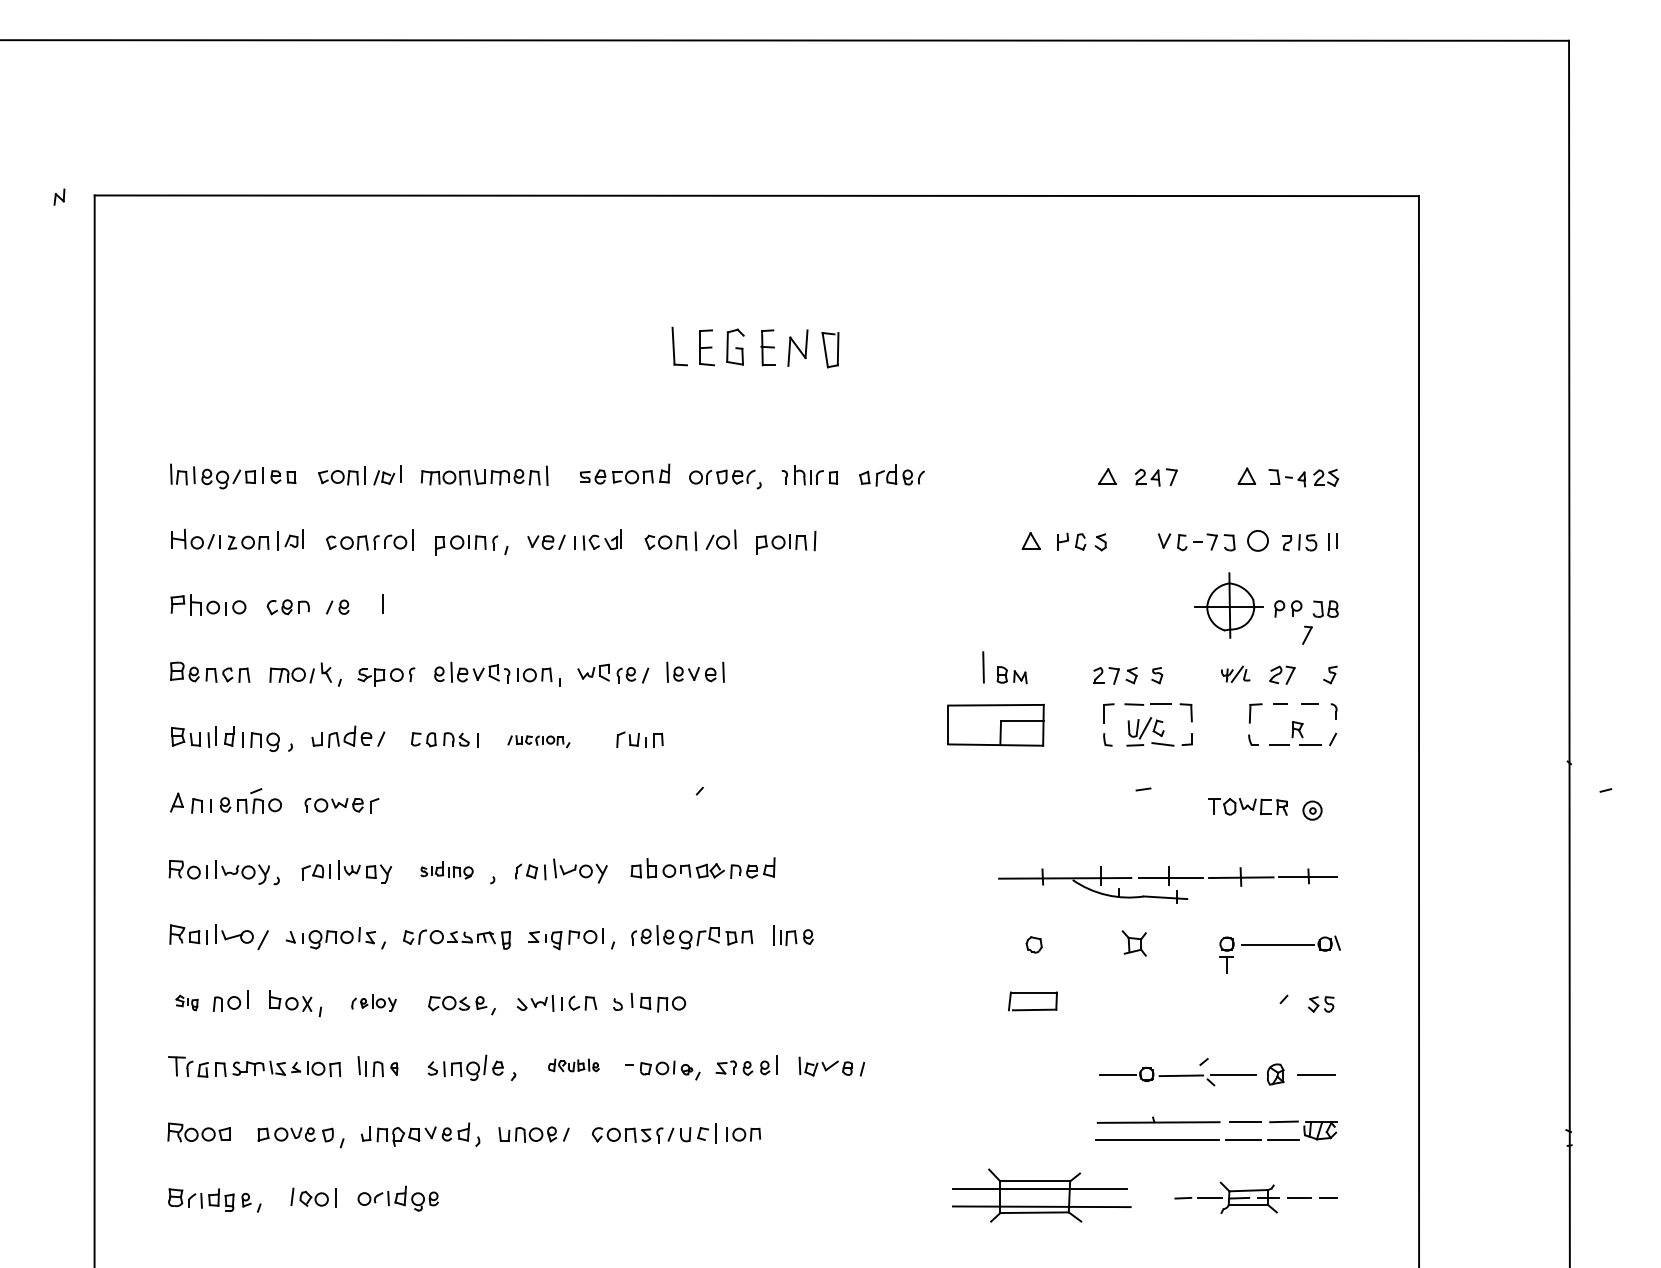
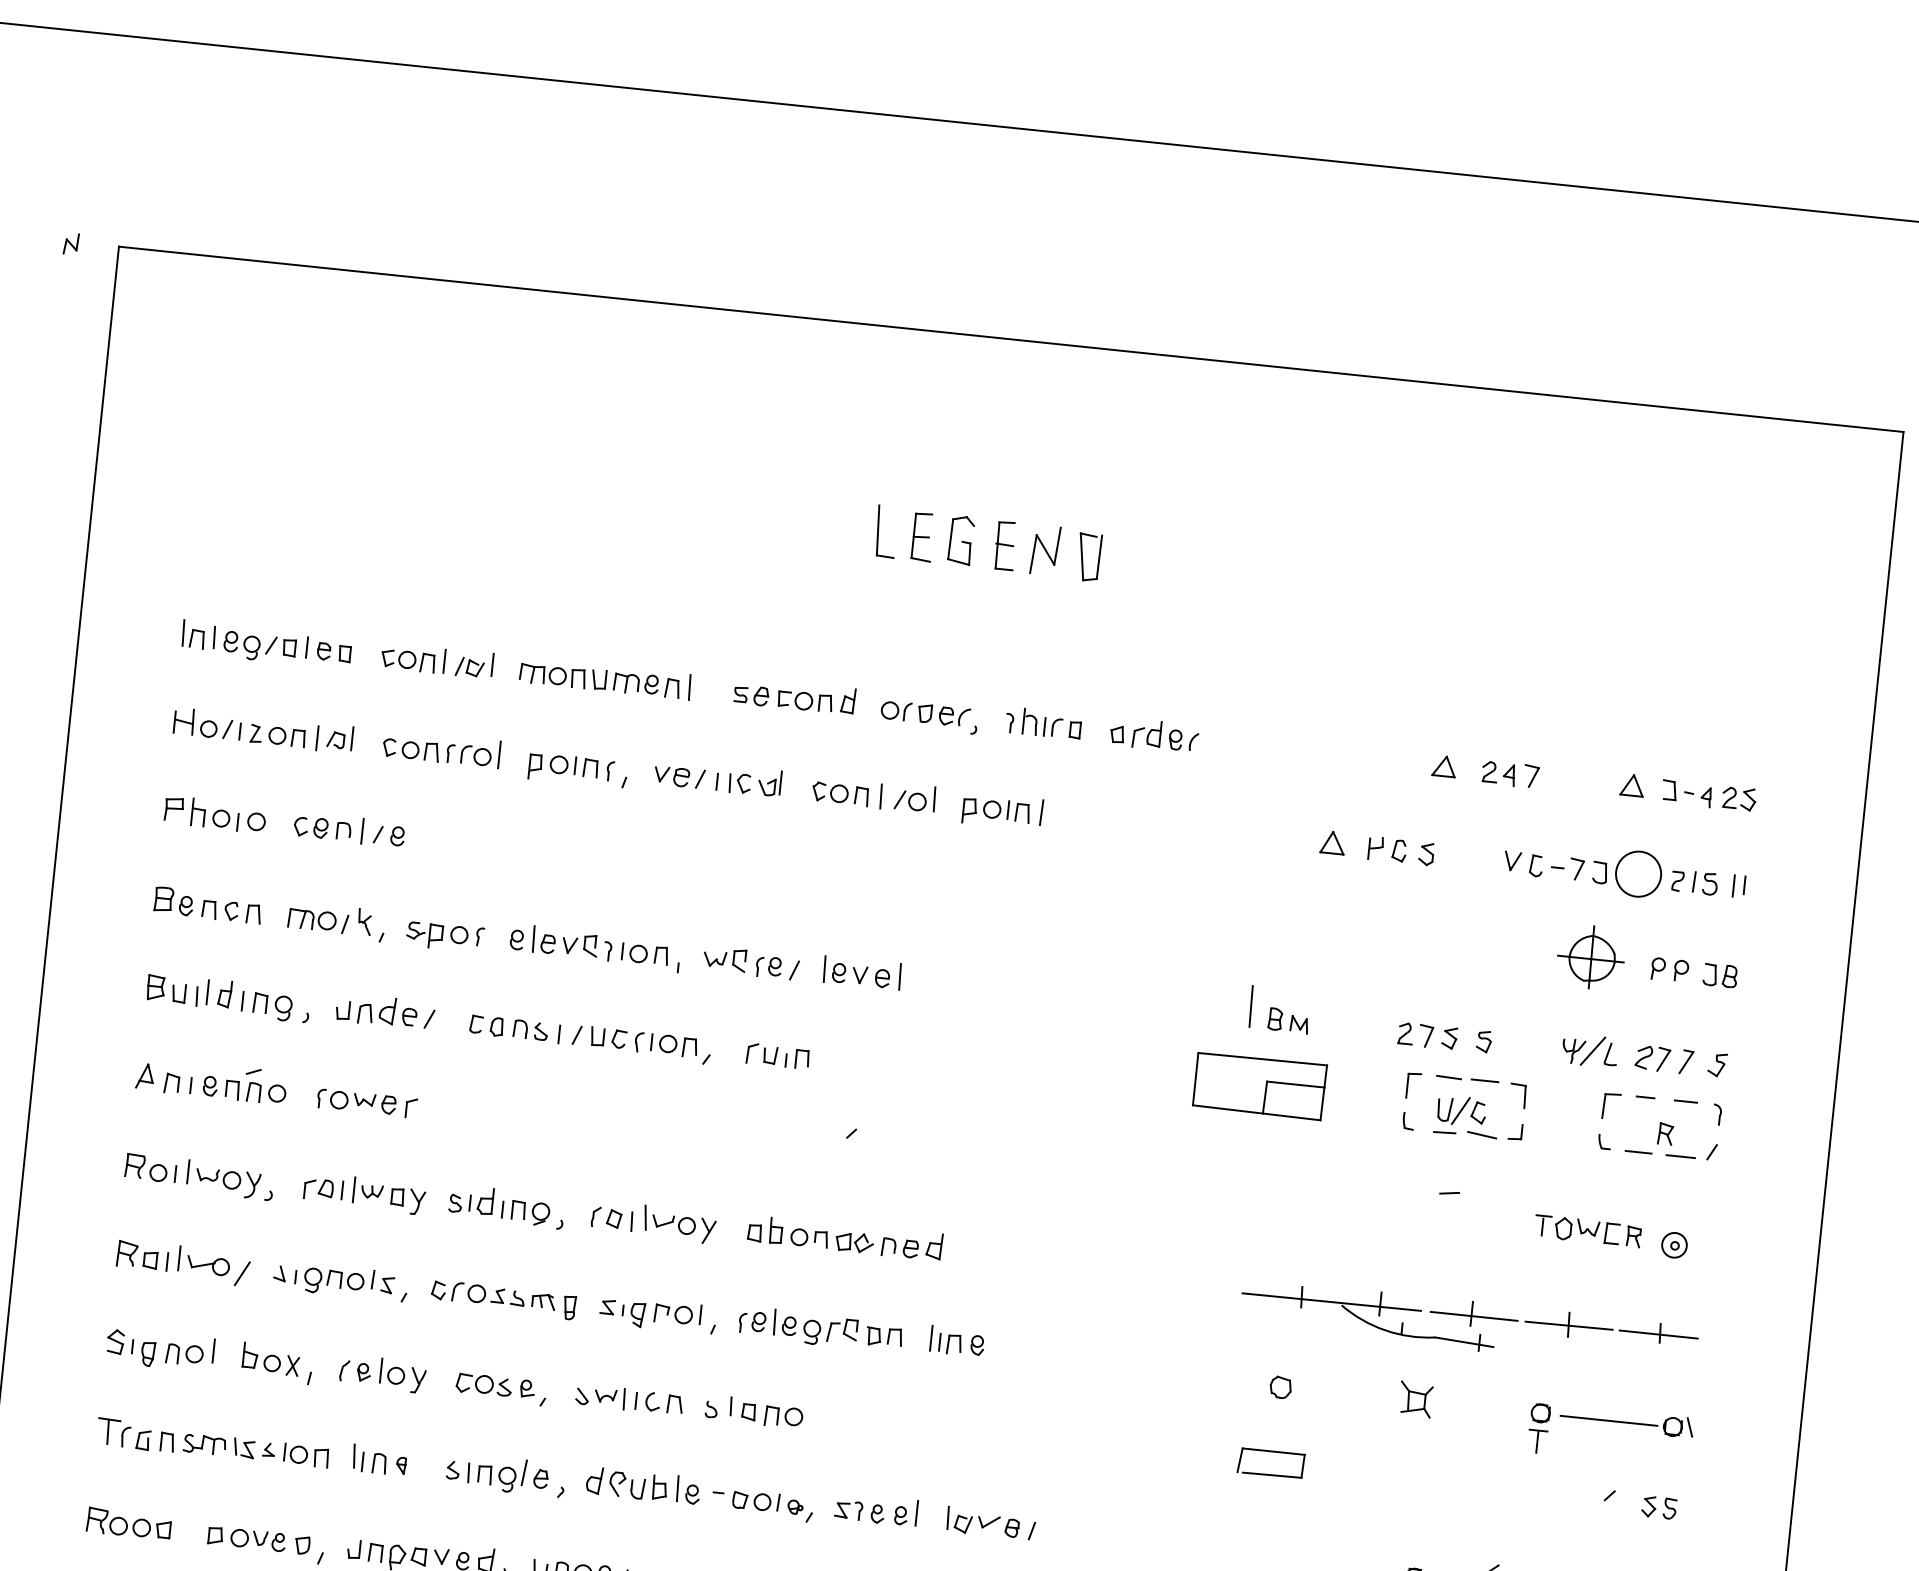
circle: (1257, 540) -> (1637, 873), size x1.67
line: (382, 603) -> (362, 830), moved
part: (1229, 605) -> (1591, 957), size x0.71
part: (1307, 634) -> (1686, 1061), moved
part: (1235, 674) -> (1589, 1051), size x1.43
part: (538, 741) -> (641, 1044), size x1.67
part: (446, 870) -> (499, 1205), size x1.43
part: (186, 1002) -> (130, 1347), size x1.67
part: (373, 1002) -> (382, 1373), size x1.43
part: (573, 1065) -> (643, 1485), size x1.67

